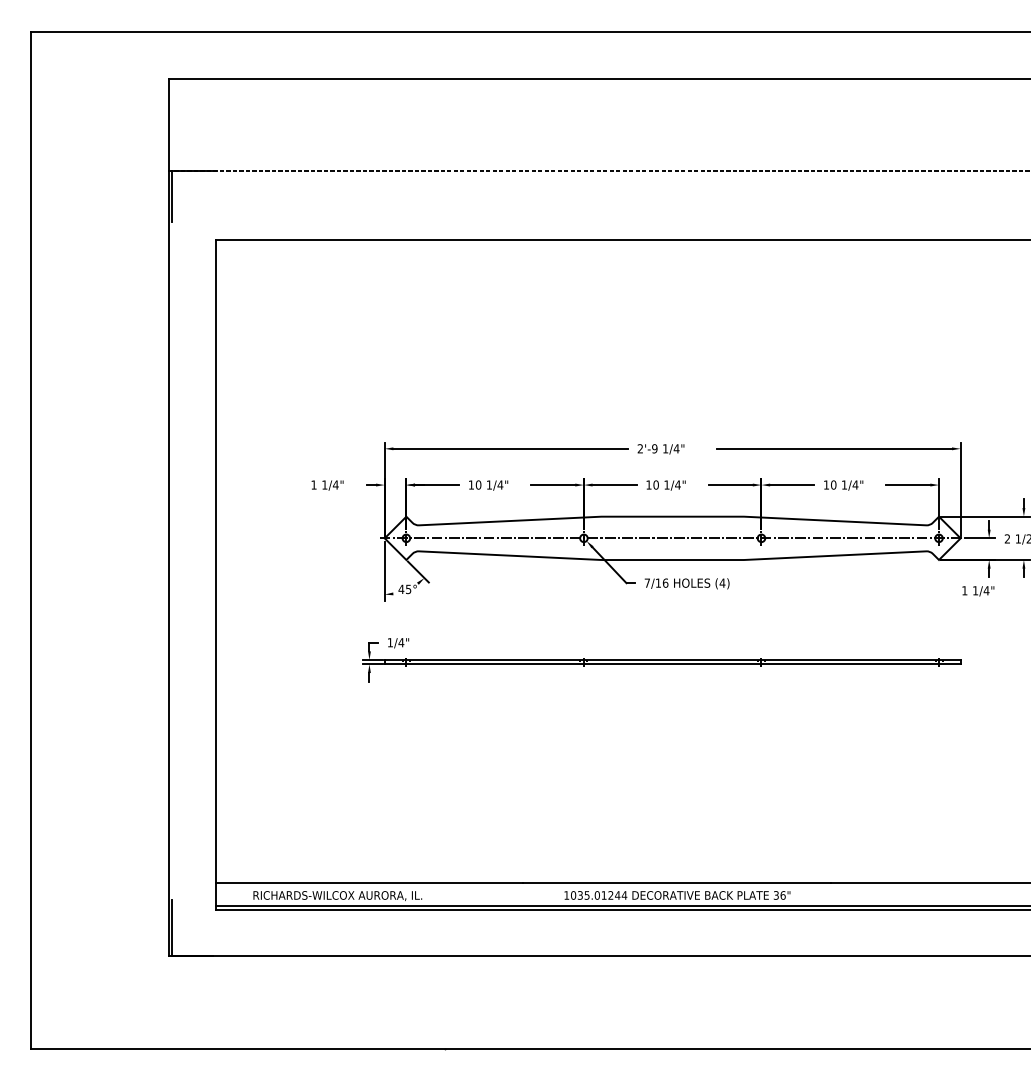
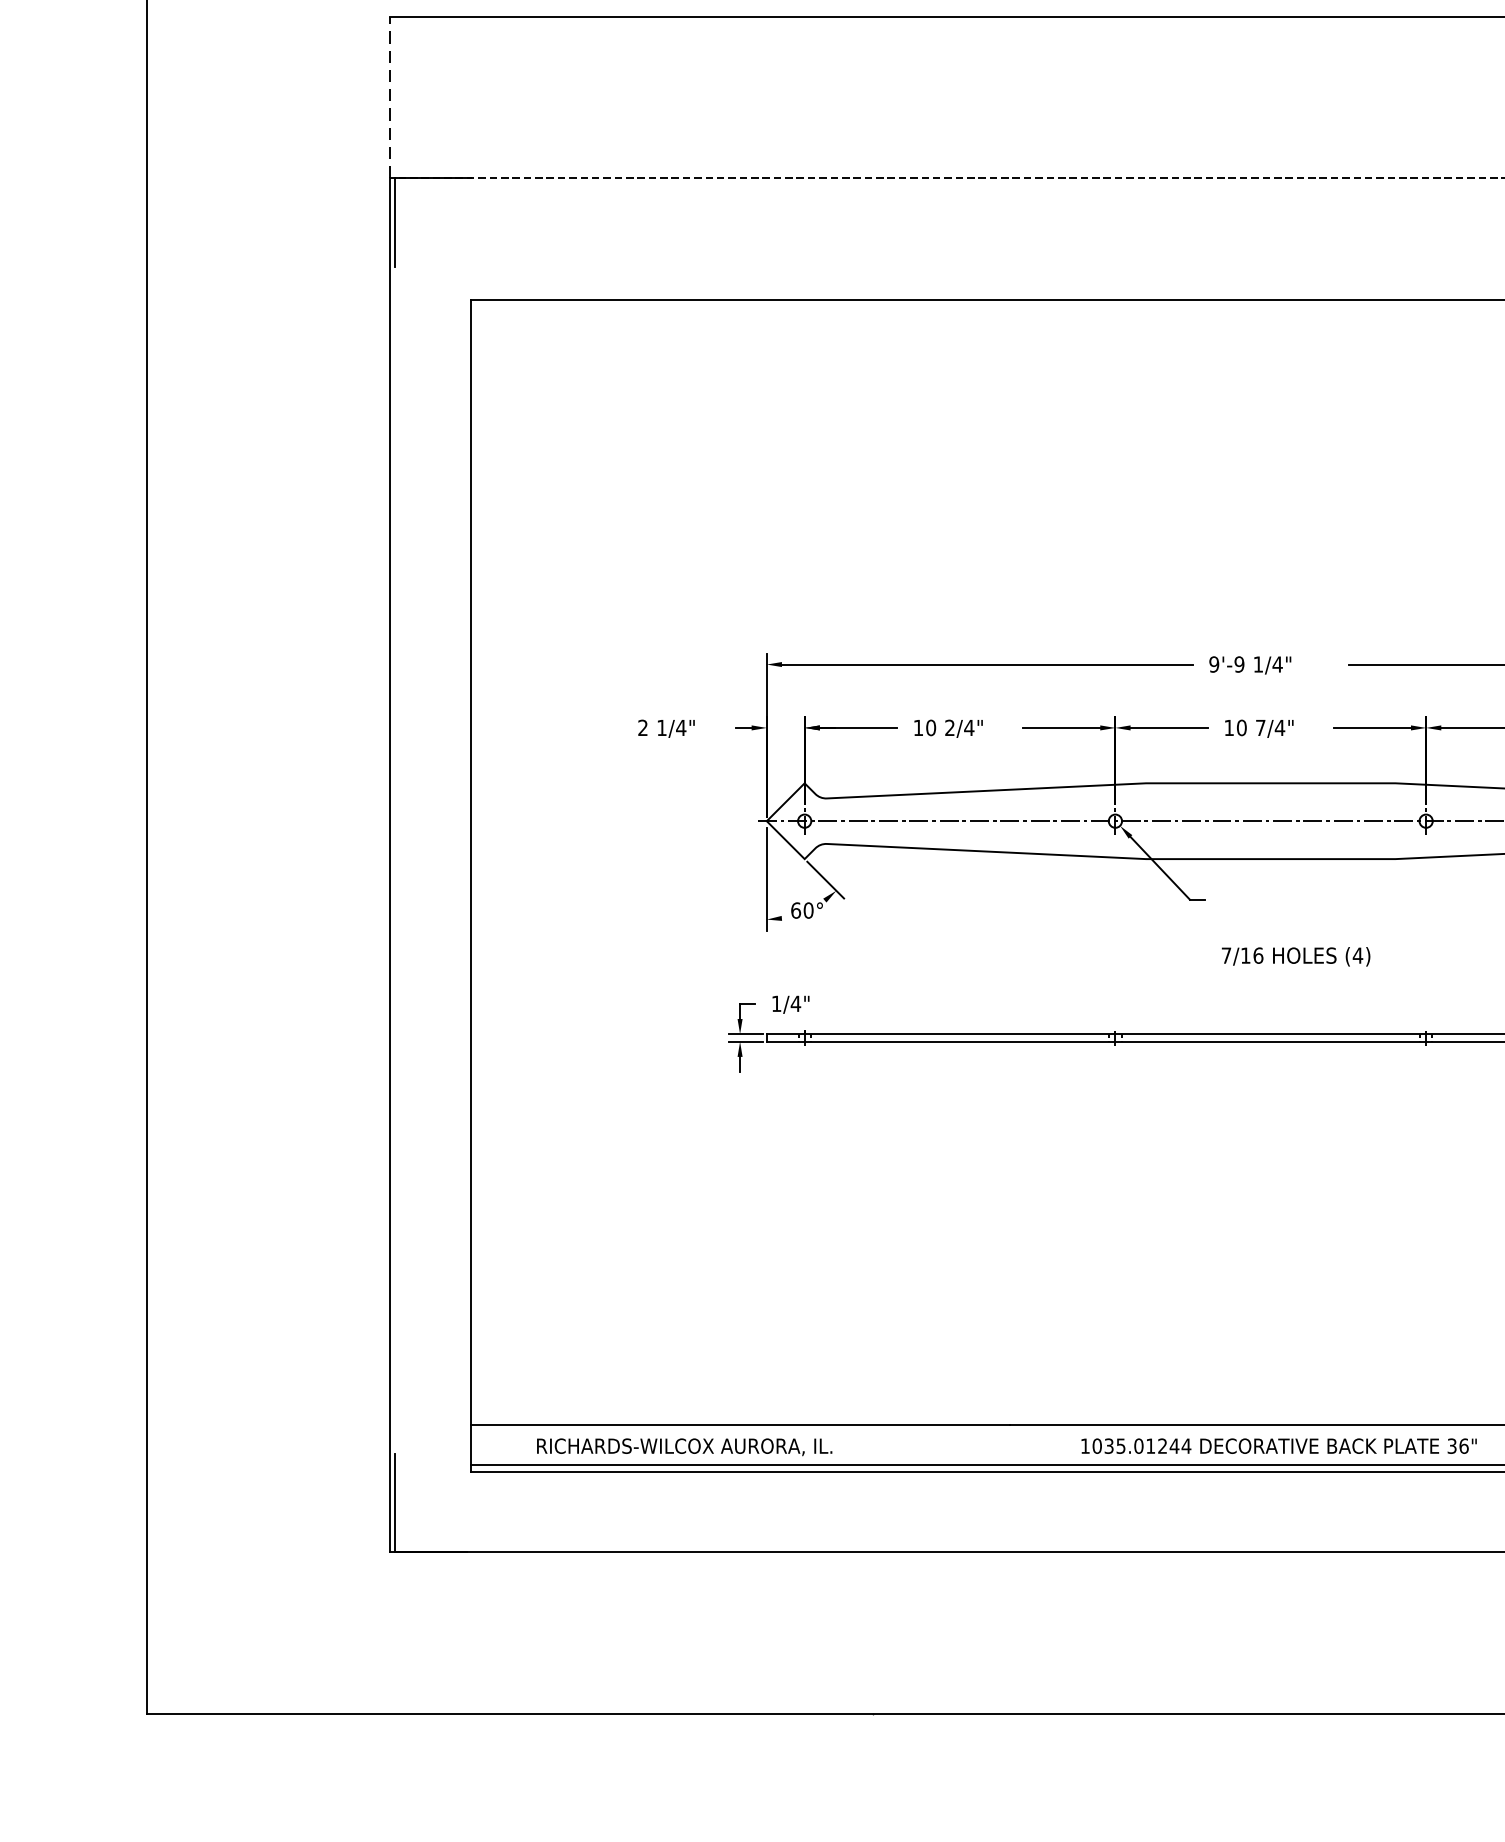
line: (169, 124) -> (390, 96), solid -> dashed
text: (640, 448) -> (1214, 663), 2'-9 -> 9'-9
text: (313, 484) -> (642, 726), 1 -> 2
text: (488, 484) -> (948, 726), 1/4" -> 2/4"
text: (666, 484) -> (1259, 726), 1/4" -> 7/4"
text: (686, 583) -> (1294, 956), moved
text: (404, 589) -> (801, 910), 45° -> 60°

